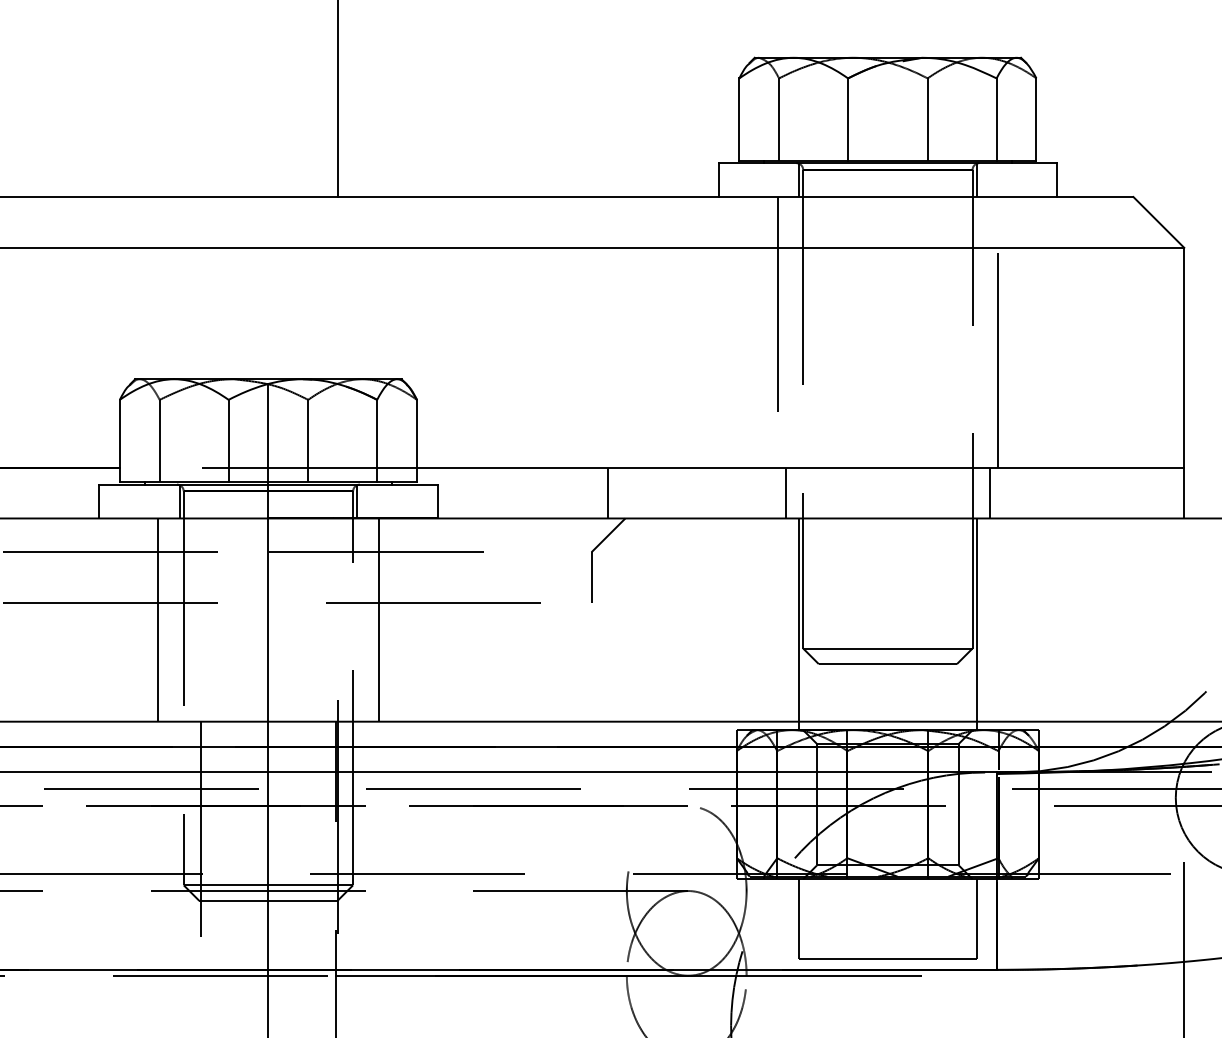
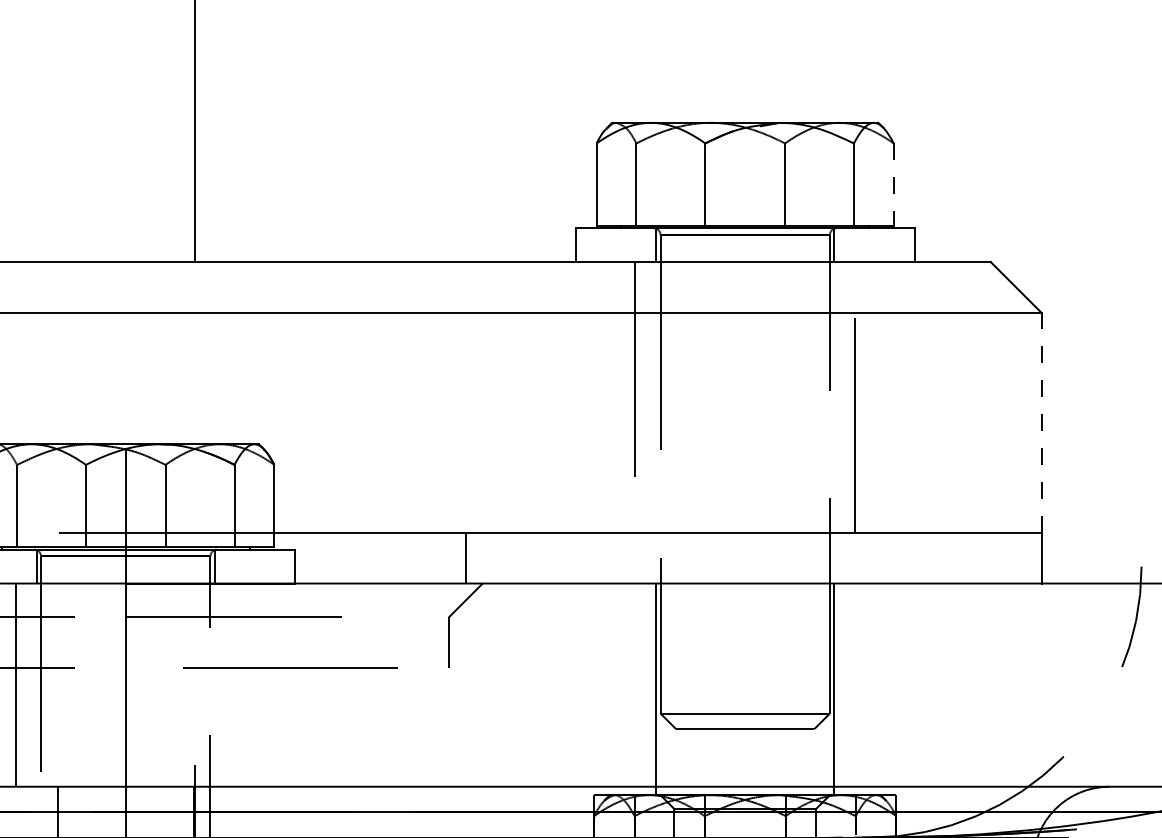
line: (1036, 120) -> (893, 185), solid -> dashed
line: (1184, 357) -> (1041, 422), solid -> dashed
line: (786, 492) -> (643, 557), removed
line: (989, 492) -> (846, 557), removed
line: (378, 619) -> (235, 684), removed

